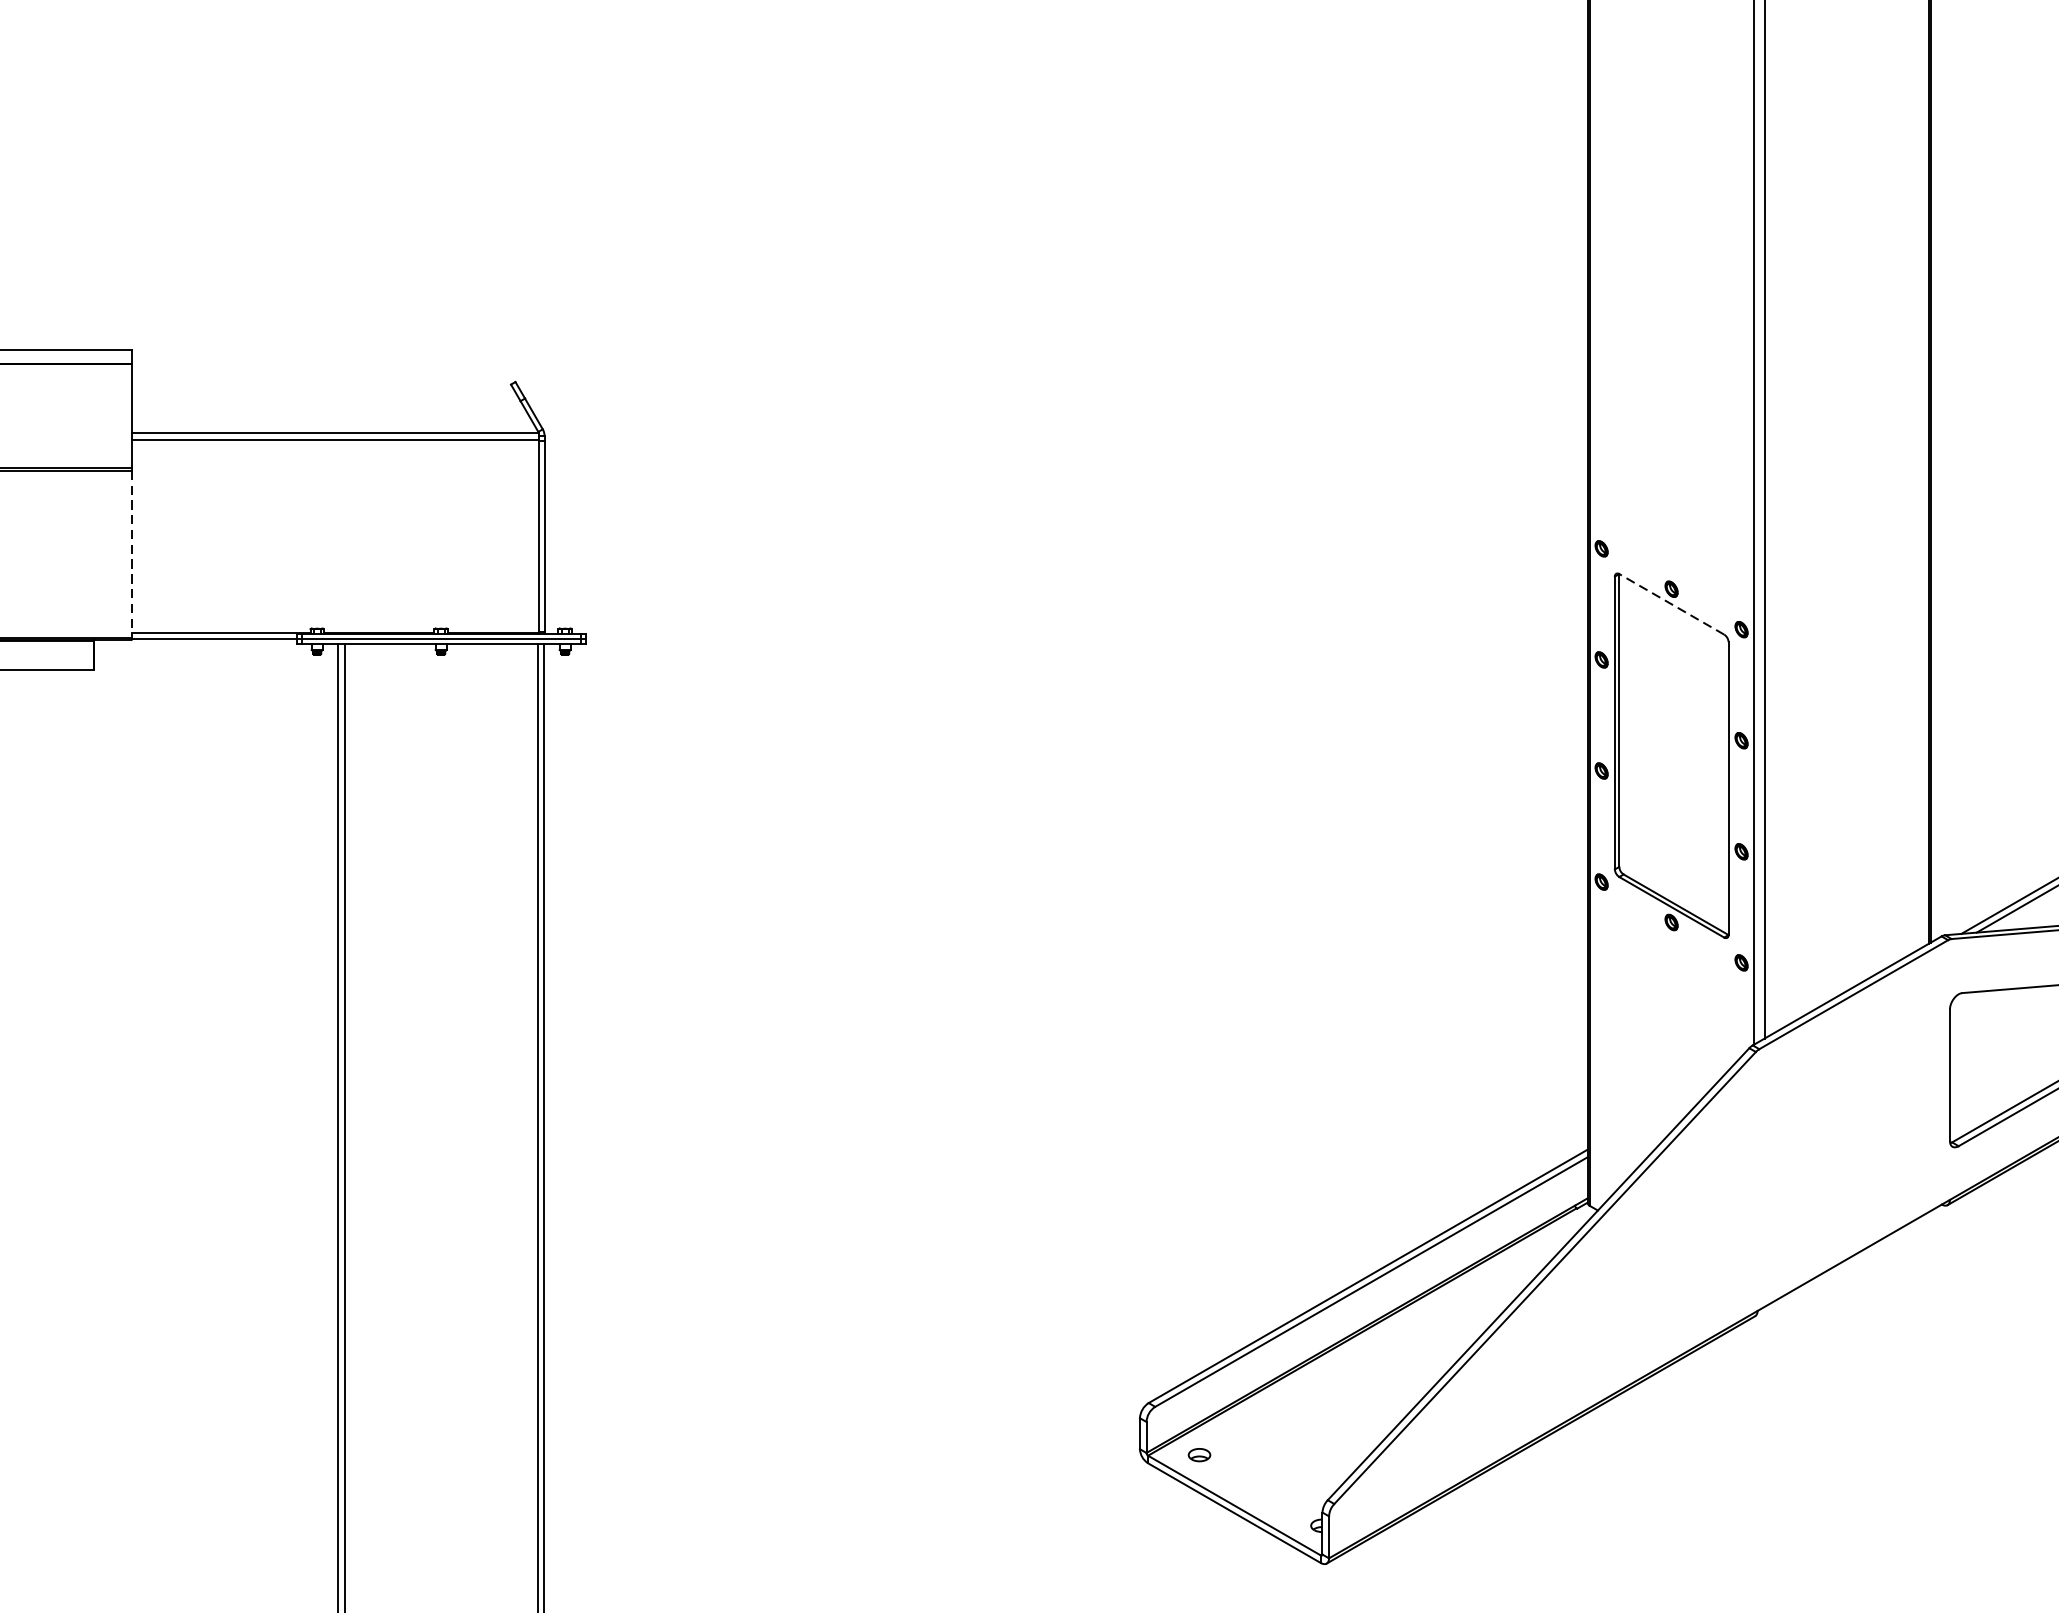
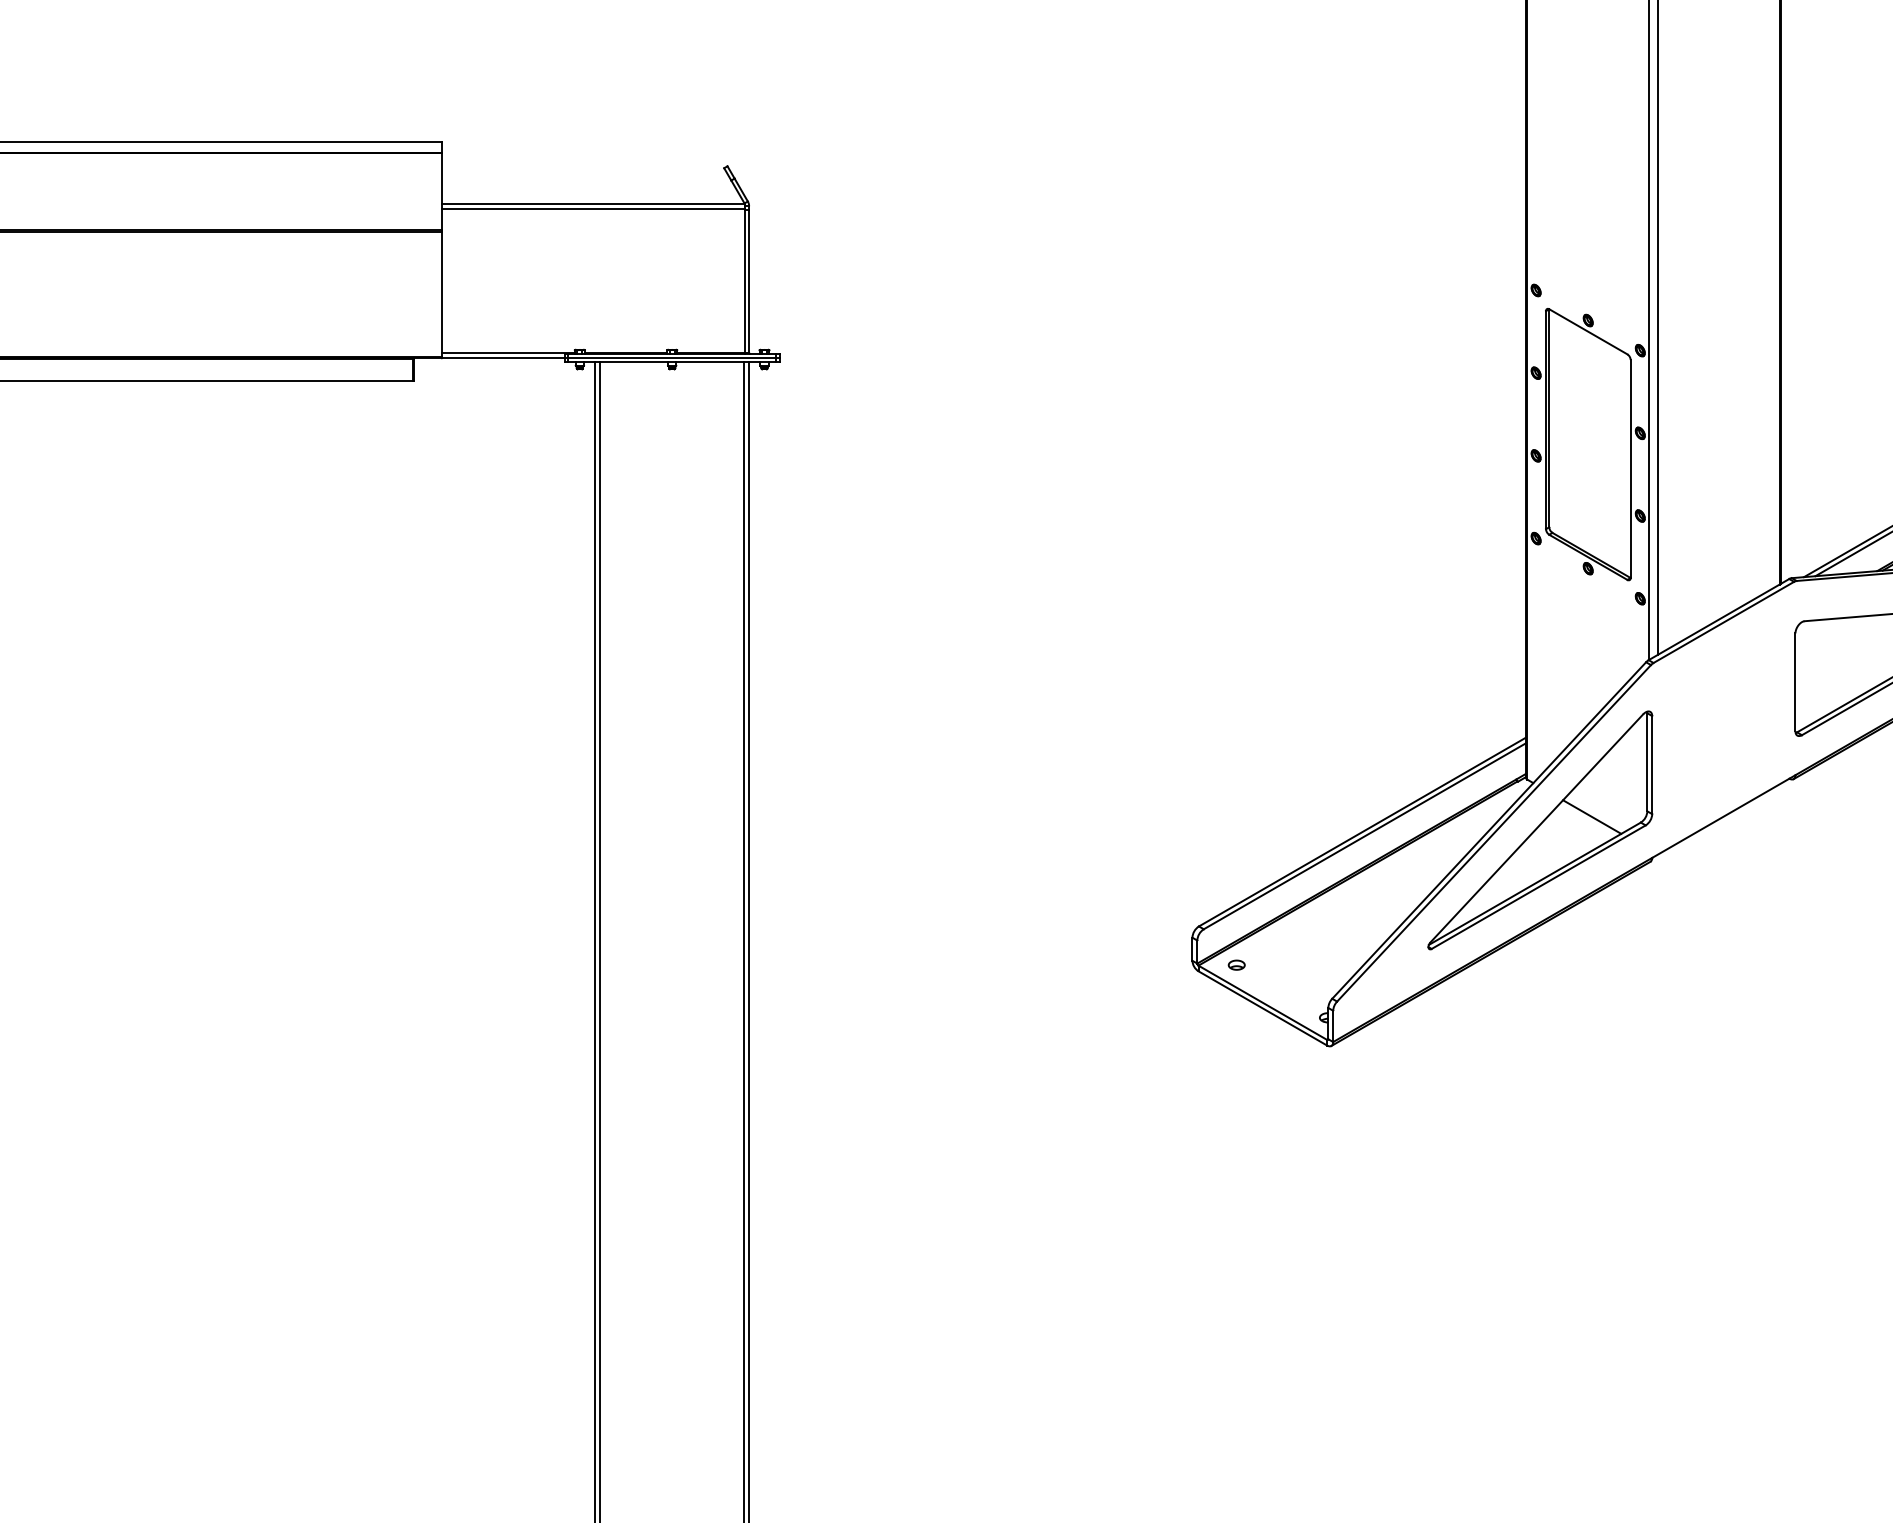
line: (132, 554) -> (442, 294), dashed -> solid
line: (1670, 603) -> (1587, 331), dashed -> solid
part: (1607, 1274) -> (1540, 830), added

